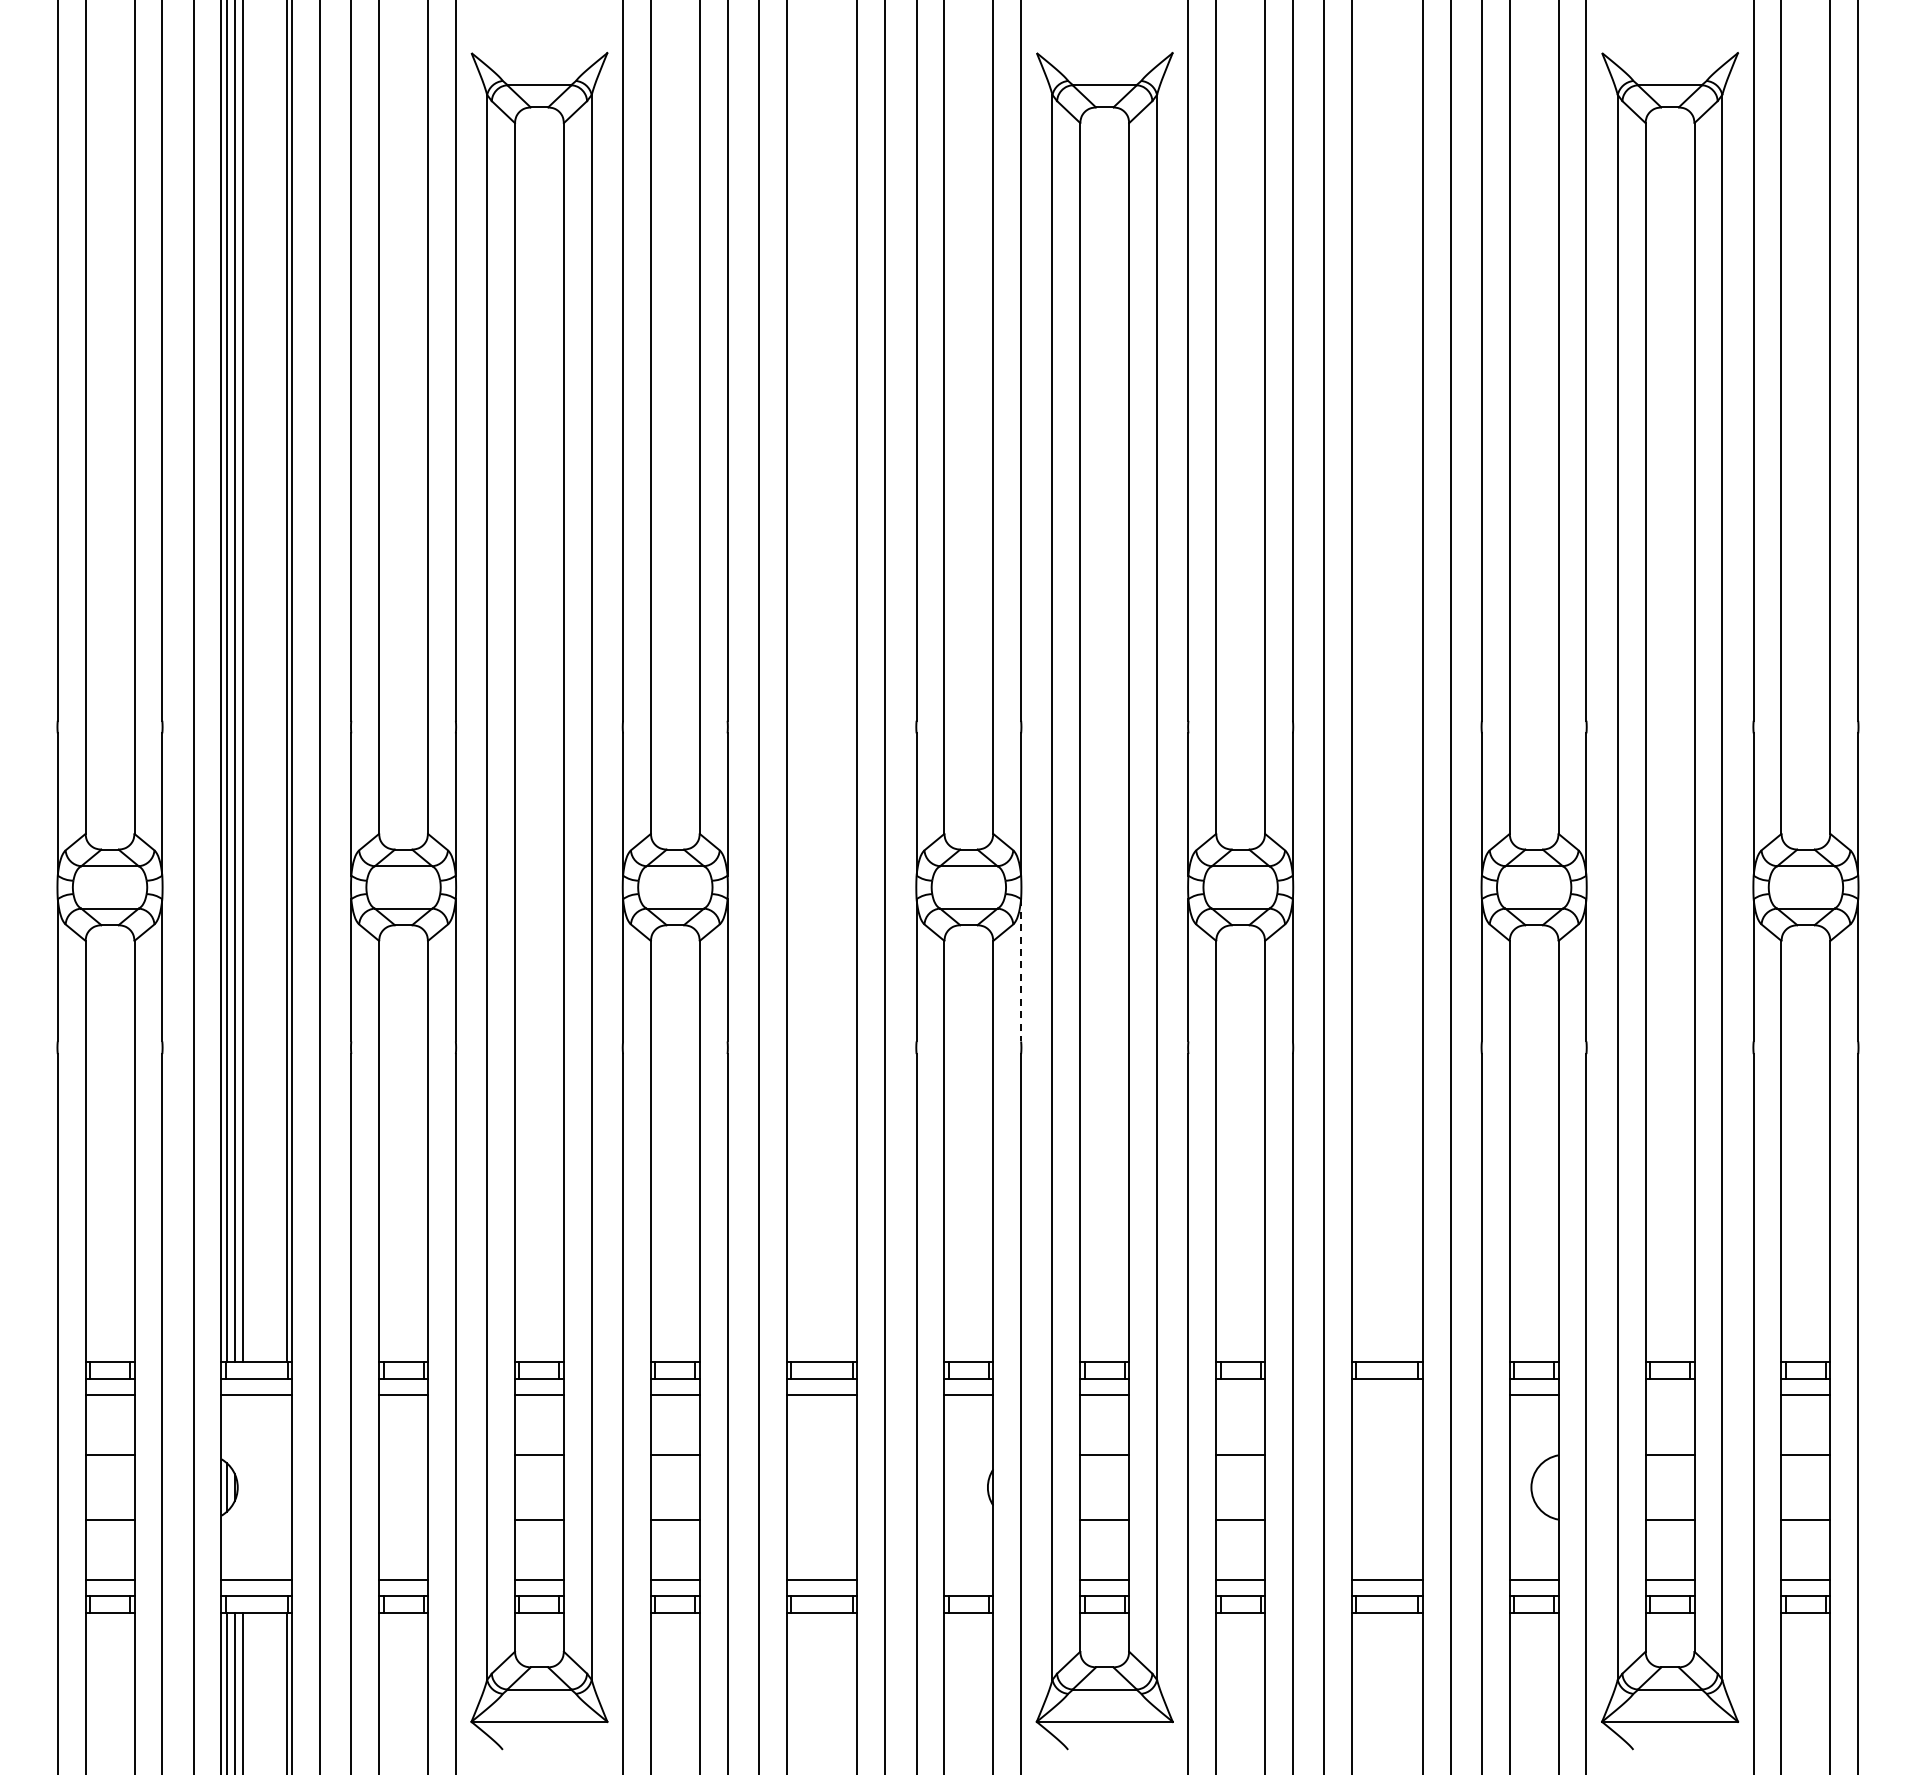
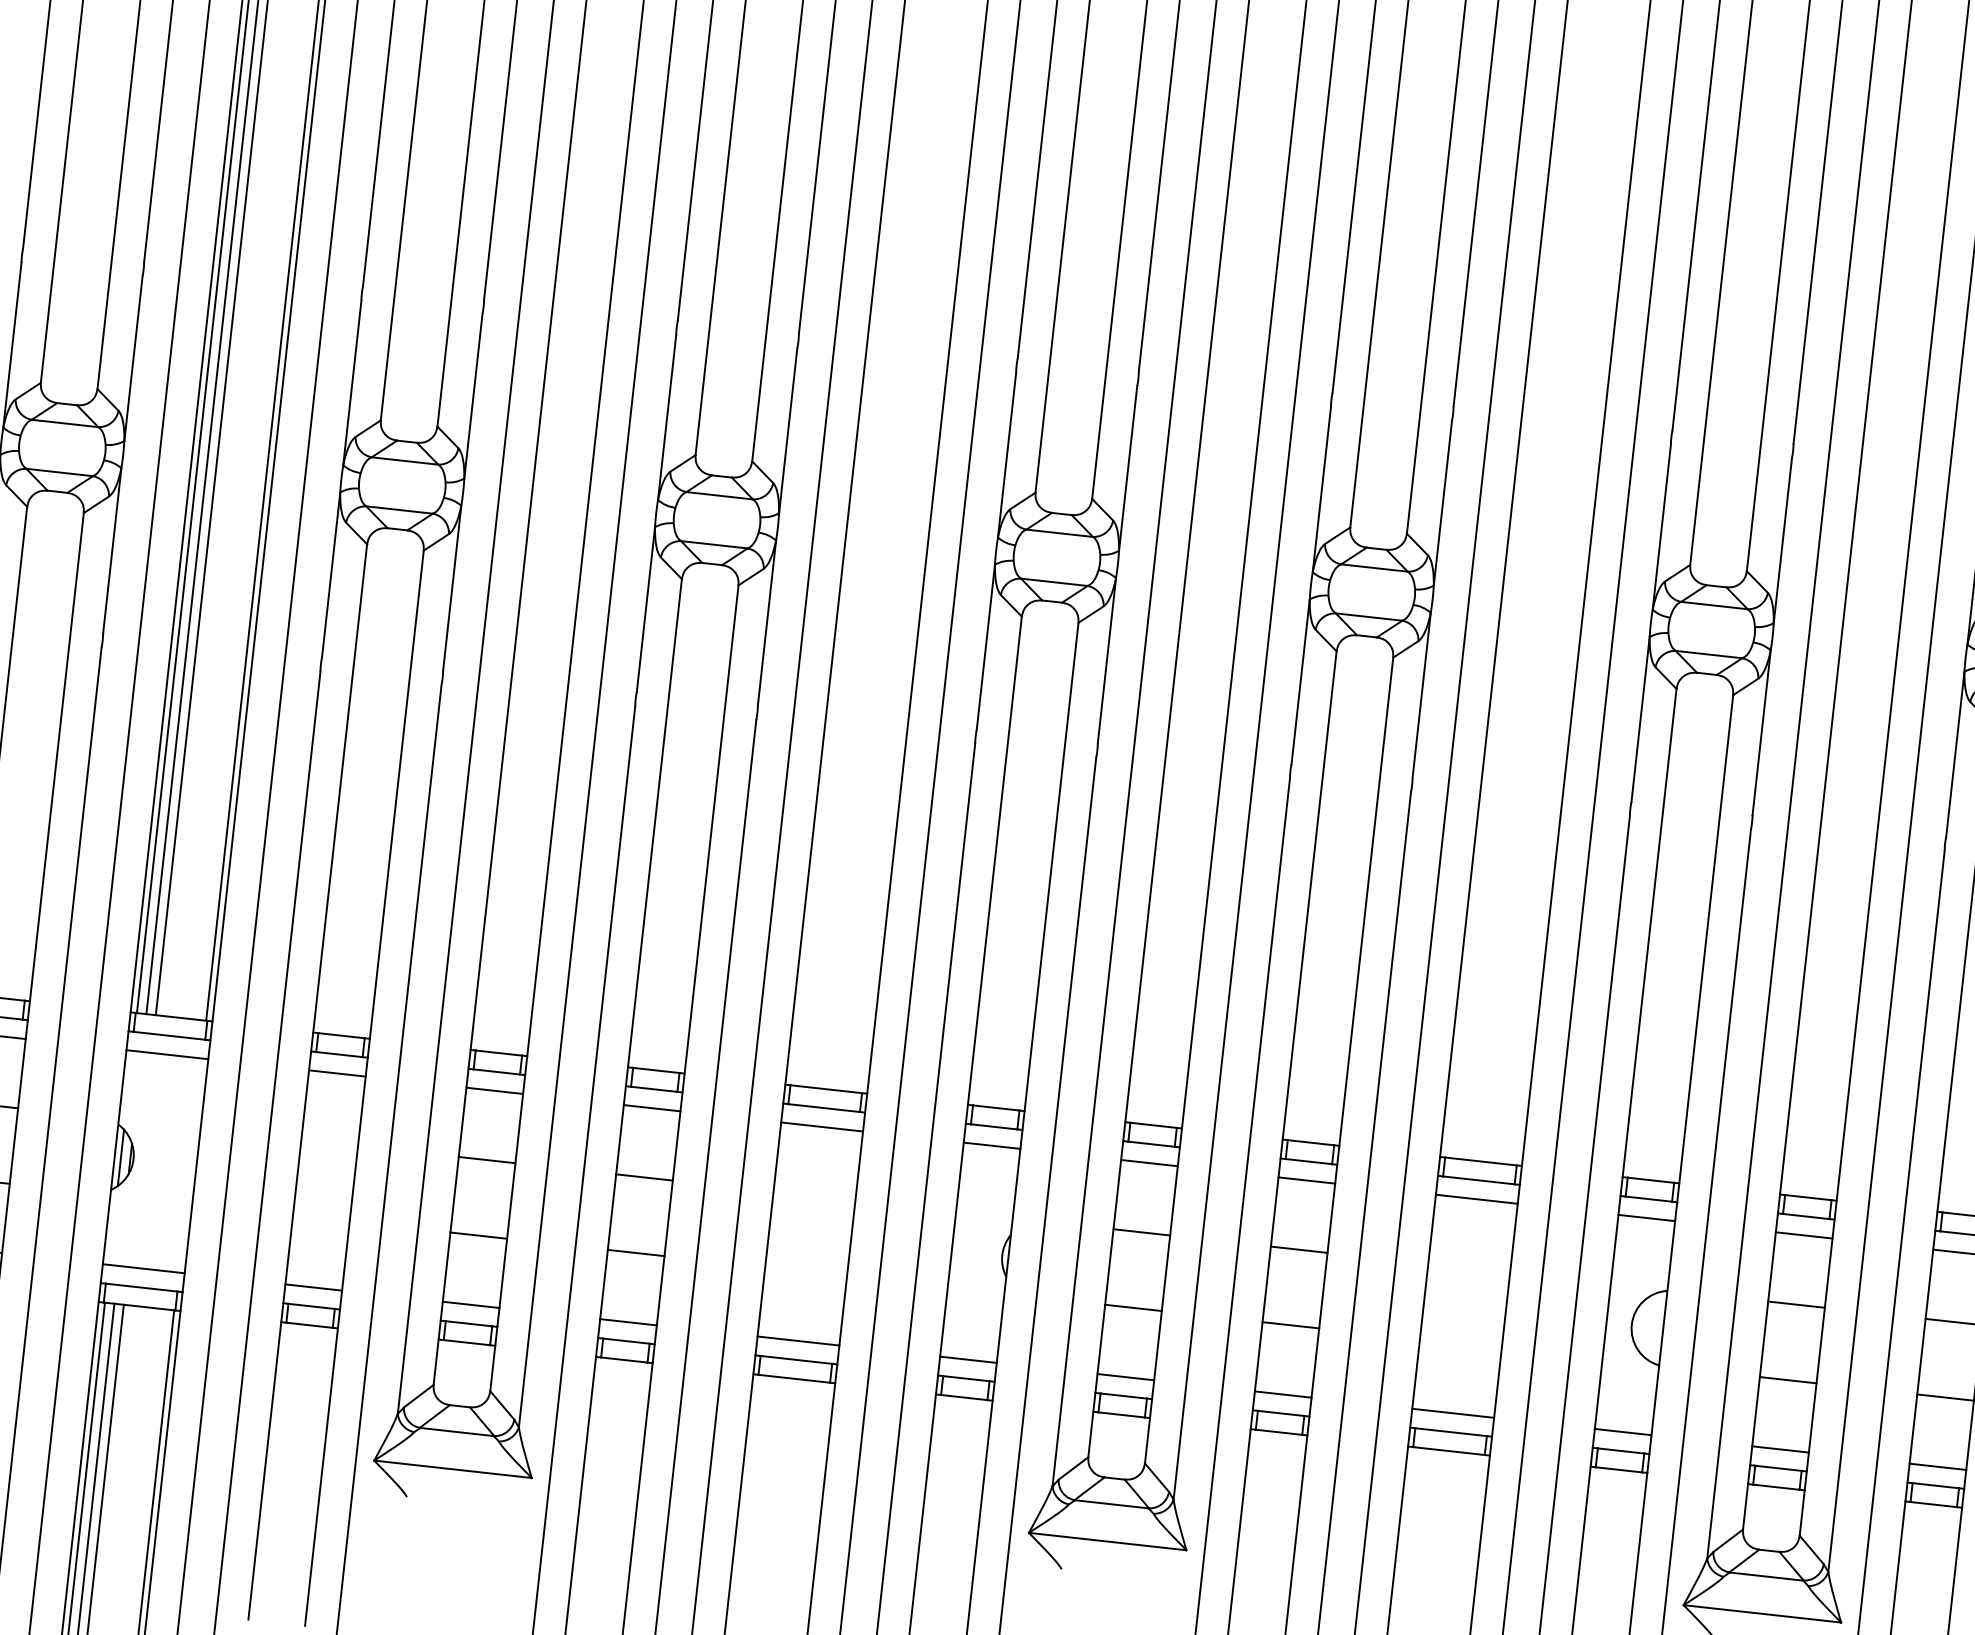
line: (1021, 970) -> (1107, 660), dashed -> solid
line: (1240, 1395) -> (1306, 1180), added
line: (1387, 1395) -> (1476, 1199), added
line: (1669, 1395) -> (1803, 1235), added
line: (968, 1579) -> (968, 1359), added

